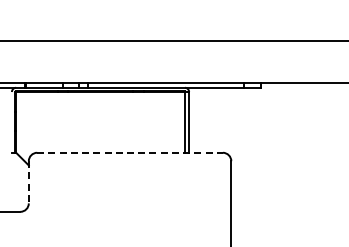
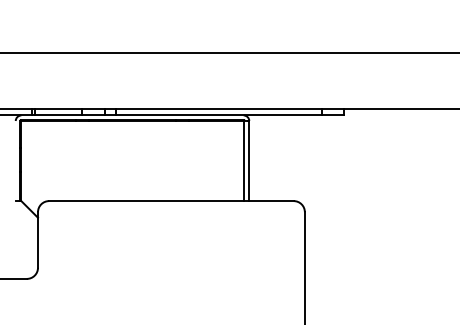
line: (130, 152) -> (172, 200), dashed -> solid
line: (28, 182) -> (37, 240), dashed -> solid

